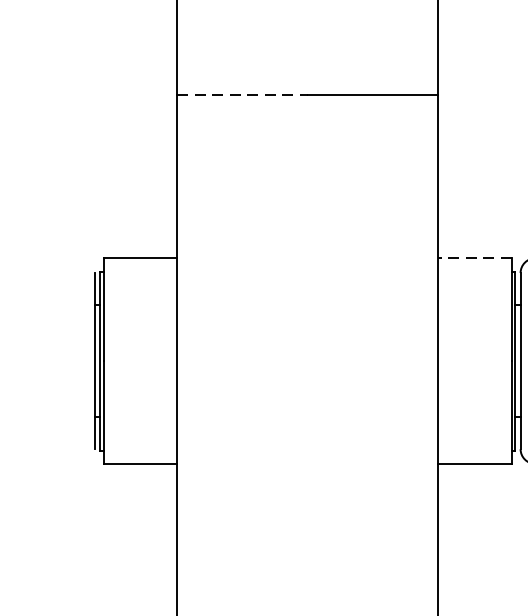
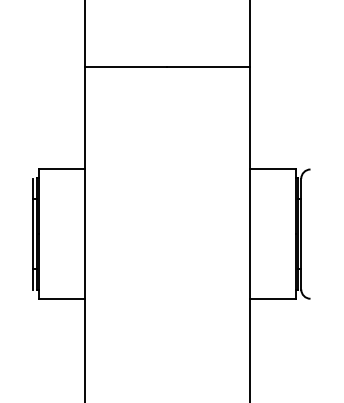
line: (242, 94) -> (126, 66), dashed -> solid
line: (474, 258) -> (272, 169), dashed -> solid

